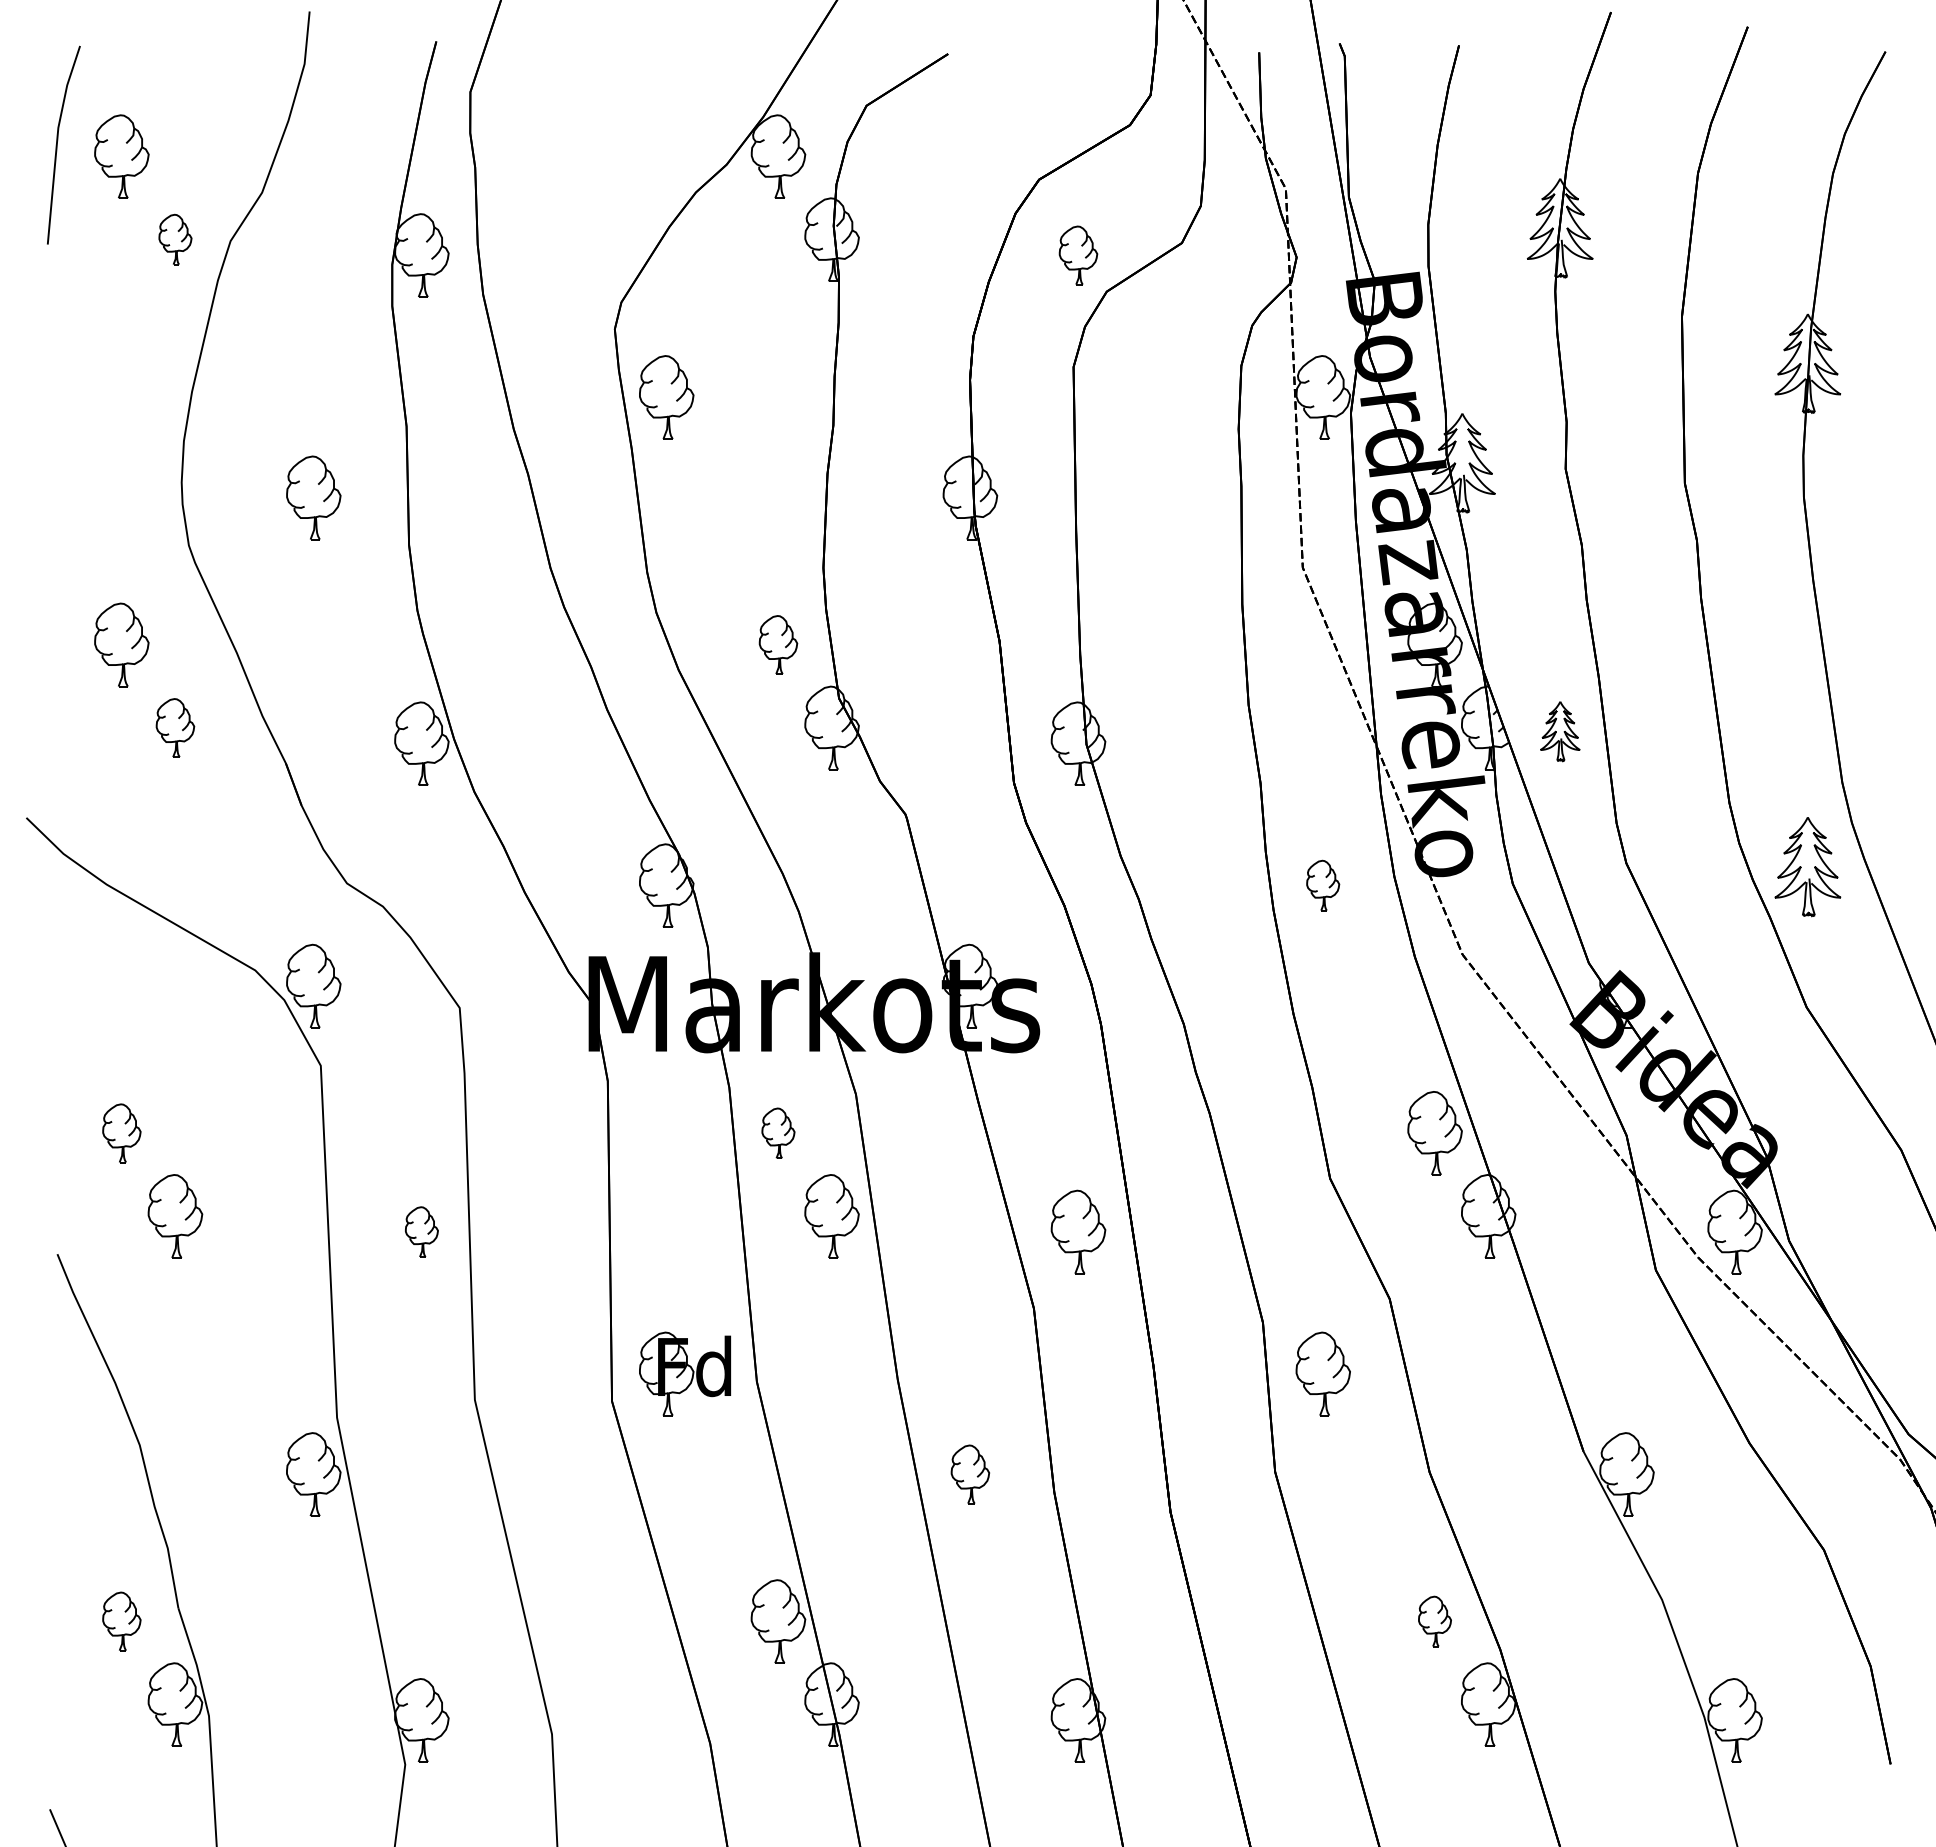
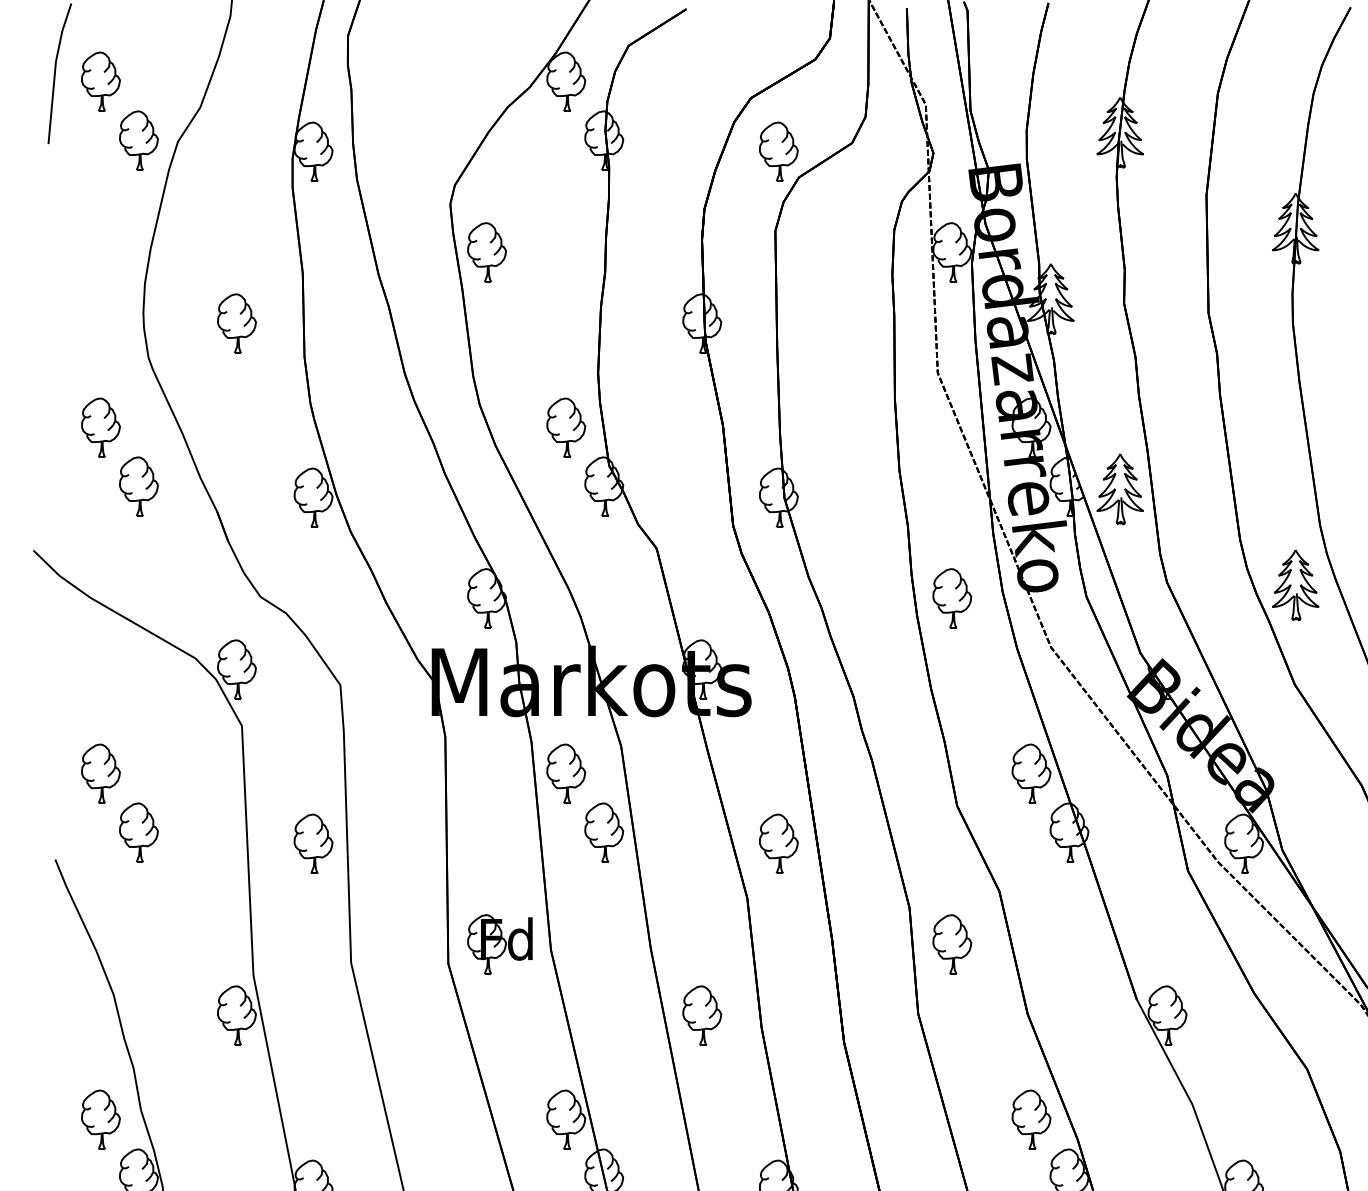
part: (175, 239) -> (139, 140), size x1.67
part: (1078, 255) -> (778, 151), size x1.43
part: (778, 644) -> (566, 427), size x1.43
part: (175, 727) -> (139, 486), size x1.43
part: (1560, 731) -> (1120, 489), size x1.67
part: (1322, 885) -> (951, 598), size x1.67
part: (121, 1133) -> (100, 774), size x1.43
part: (778, 1133) -> (566, 774), size x1.67
part: (421, 1231) -> (313, 843), size x1.67
part: (970, 1474) -> (702, 1015), size x1.43
part: (121, 1621) -> (100, 1119), size x1.43
part: (1434, 1621) -> (1031, 1119), size x1.67

